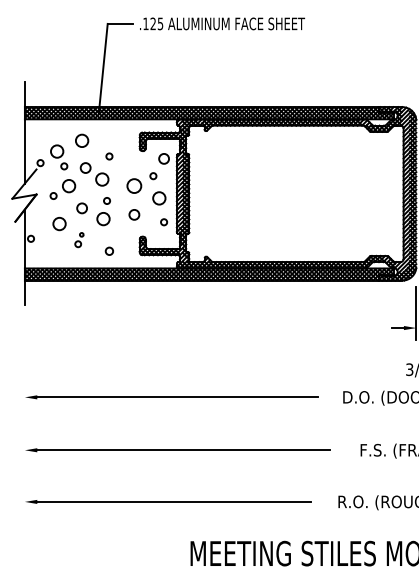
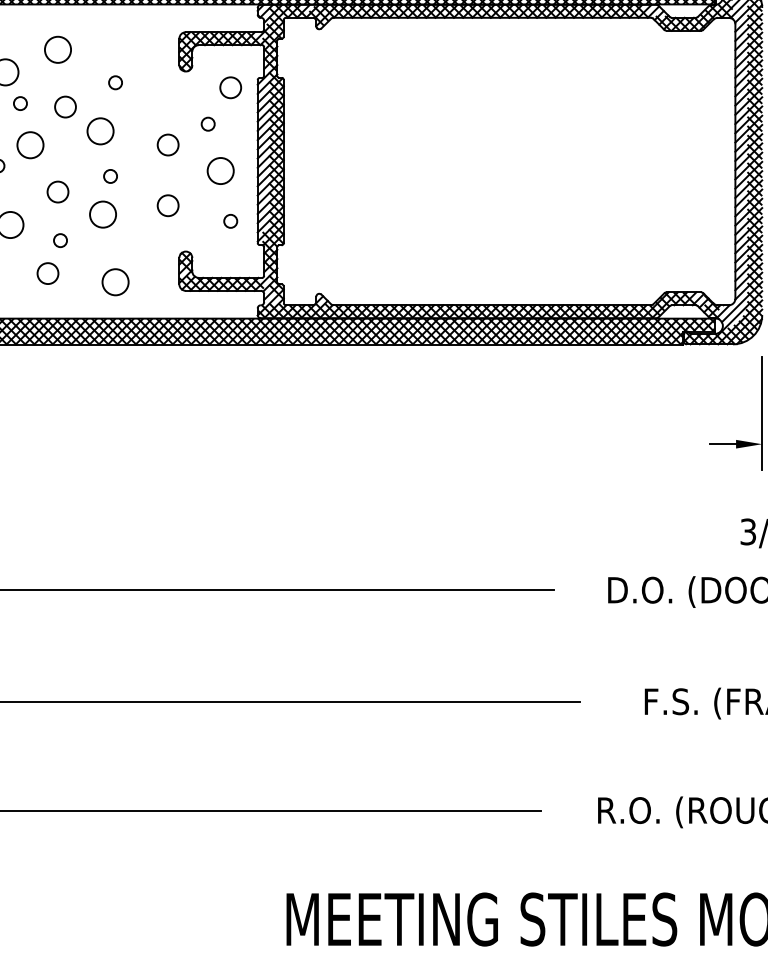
circle: (134, 185) -> (168, 143), size x0.71
part: (79, 239) -> (52, 257), size x1.67
circle: (109, 251) -> (115, 282), size x1.67

